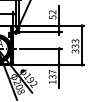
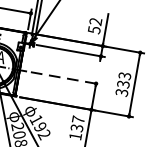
line: (41, 48) -> (67, 77), solid -> dashed

